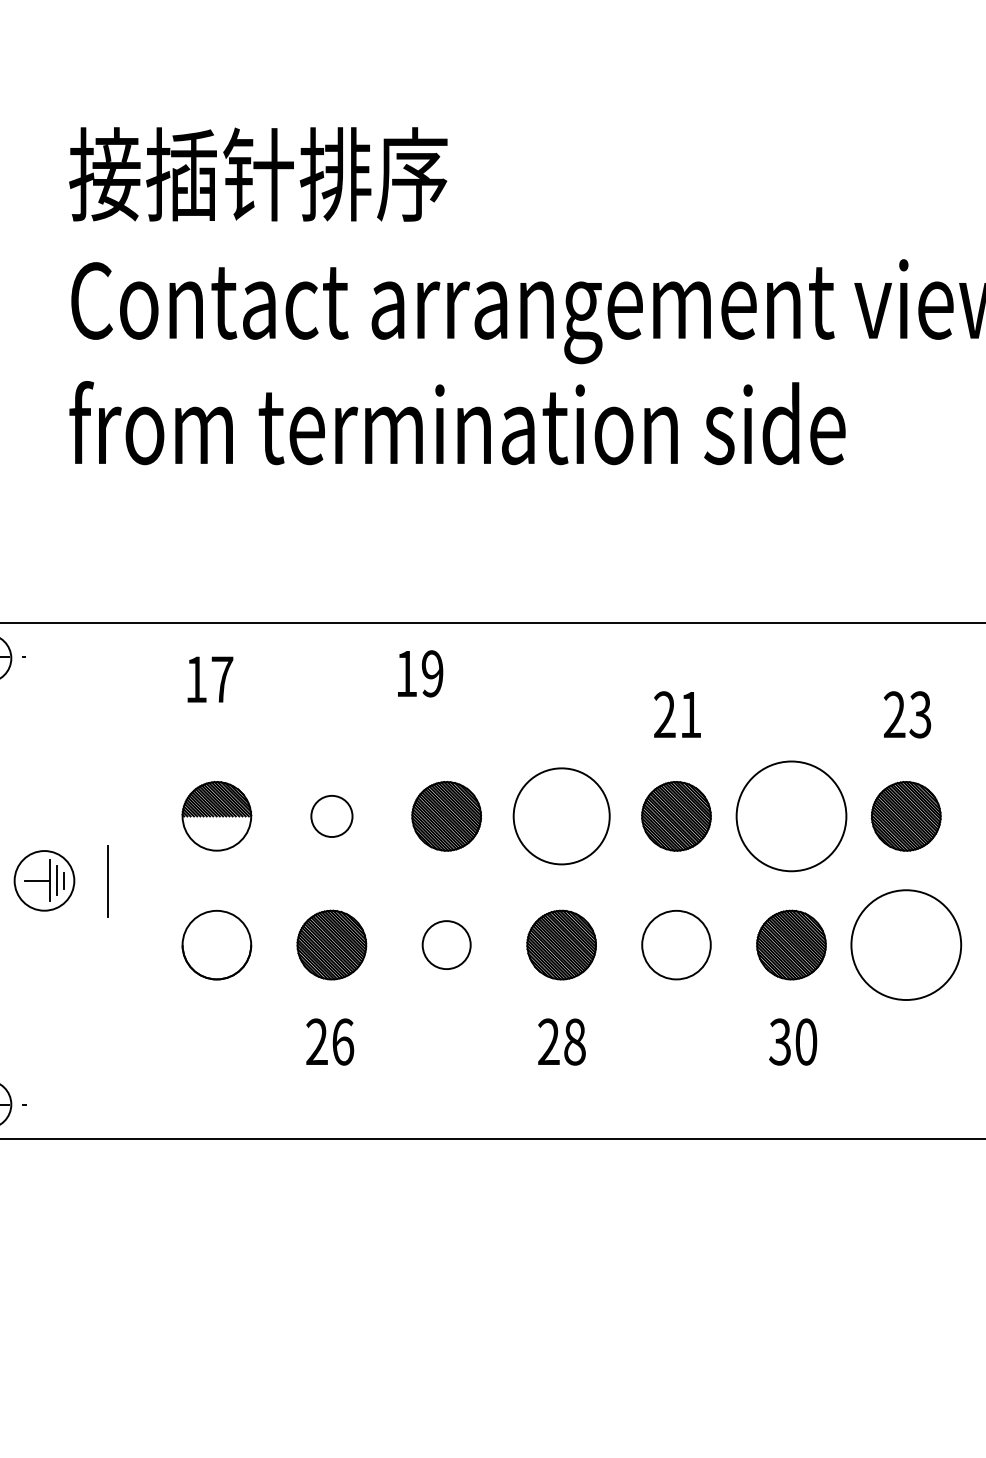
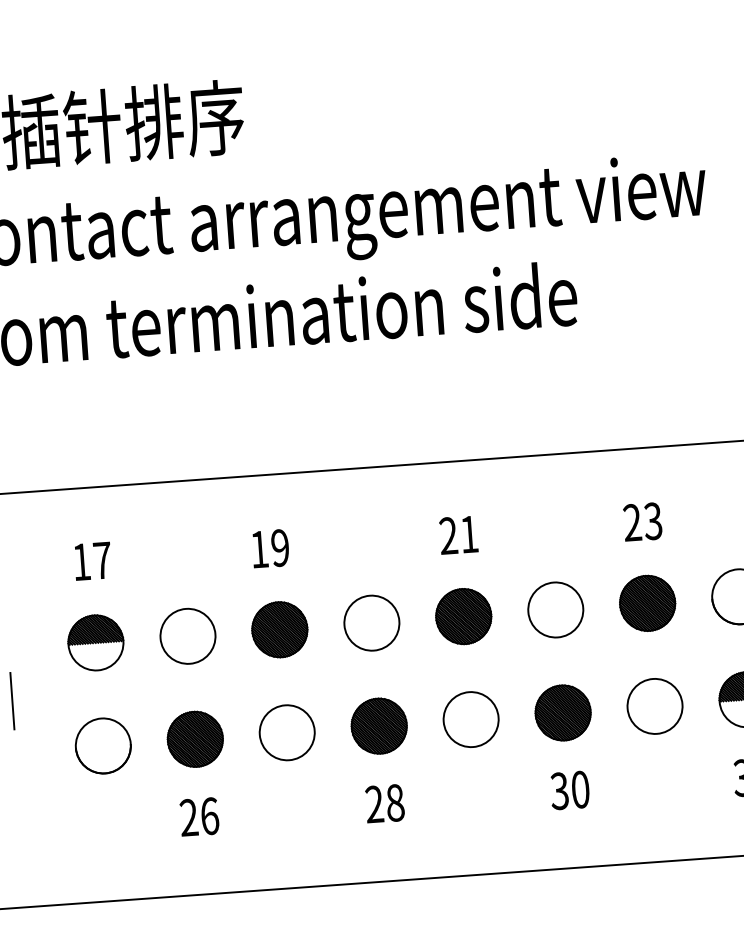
text: (420, 673) -> (270, 548), moved
text: (210, 679) -> (93, 561), moved
circle: (331, 816) -> (187, 636), size x1.67
circle: (561, 816) -> (371, 623), size x0.71
circle: (791, 816) -> (555, 610), size x0.62
circle: (446, 944) -> (287, 732), size x1.43
circle: (906, 944) -> (655, 705), size x0.62

